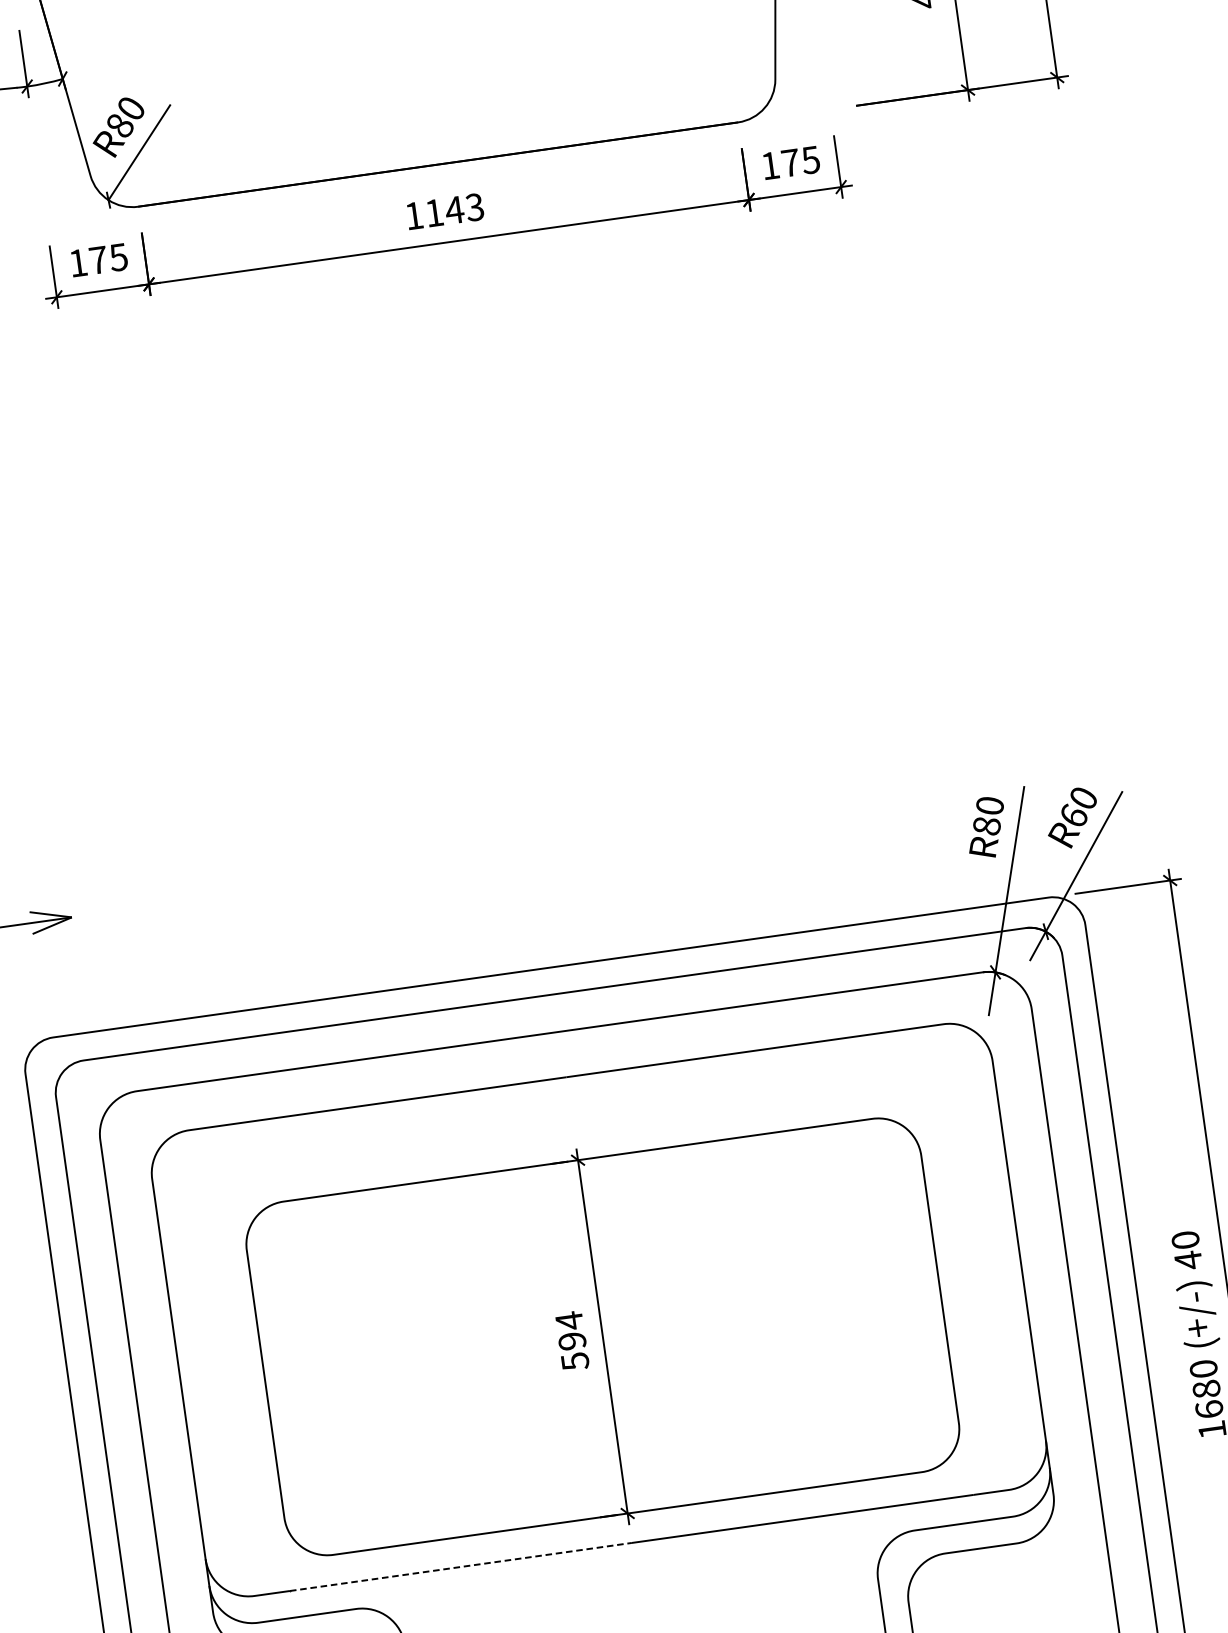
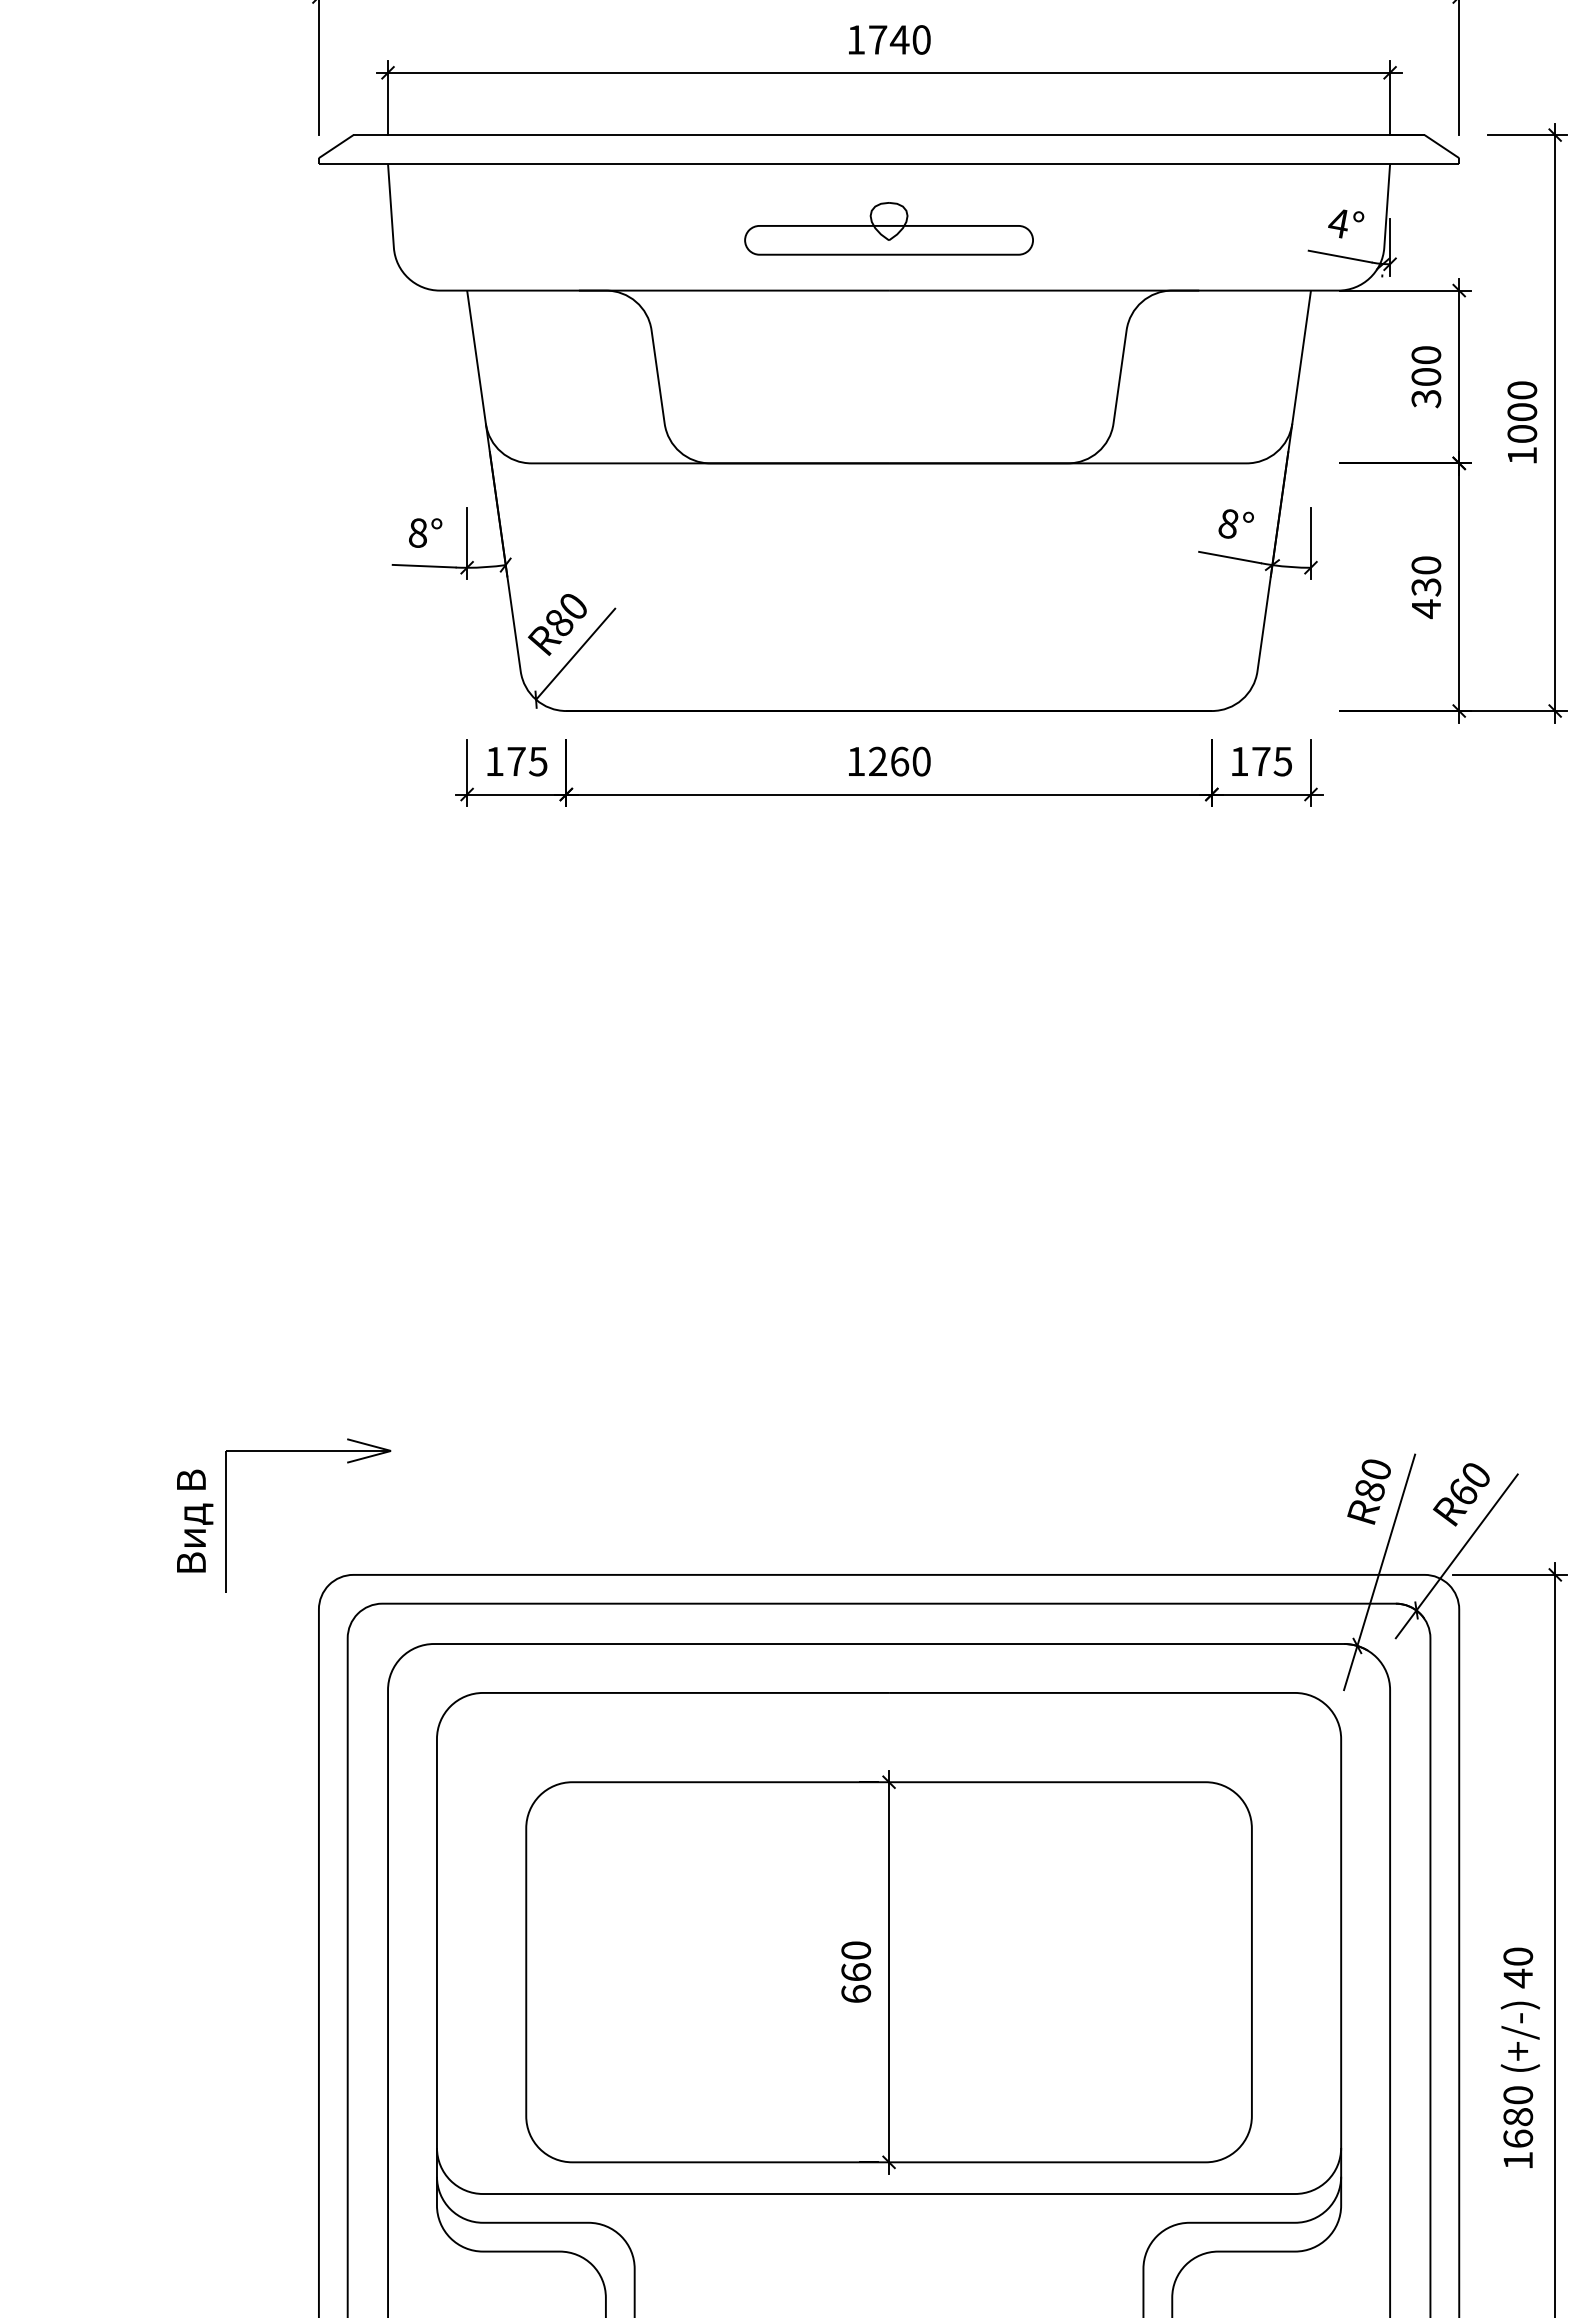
text: (454, 210) -> (899, 761), 1143 -> 1260
text: (572, 1340) -> (856, 1971), 594 -> 660
line: (461, 1567) -> (705, 2194), dashed -> solid

